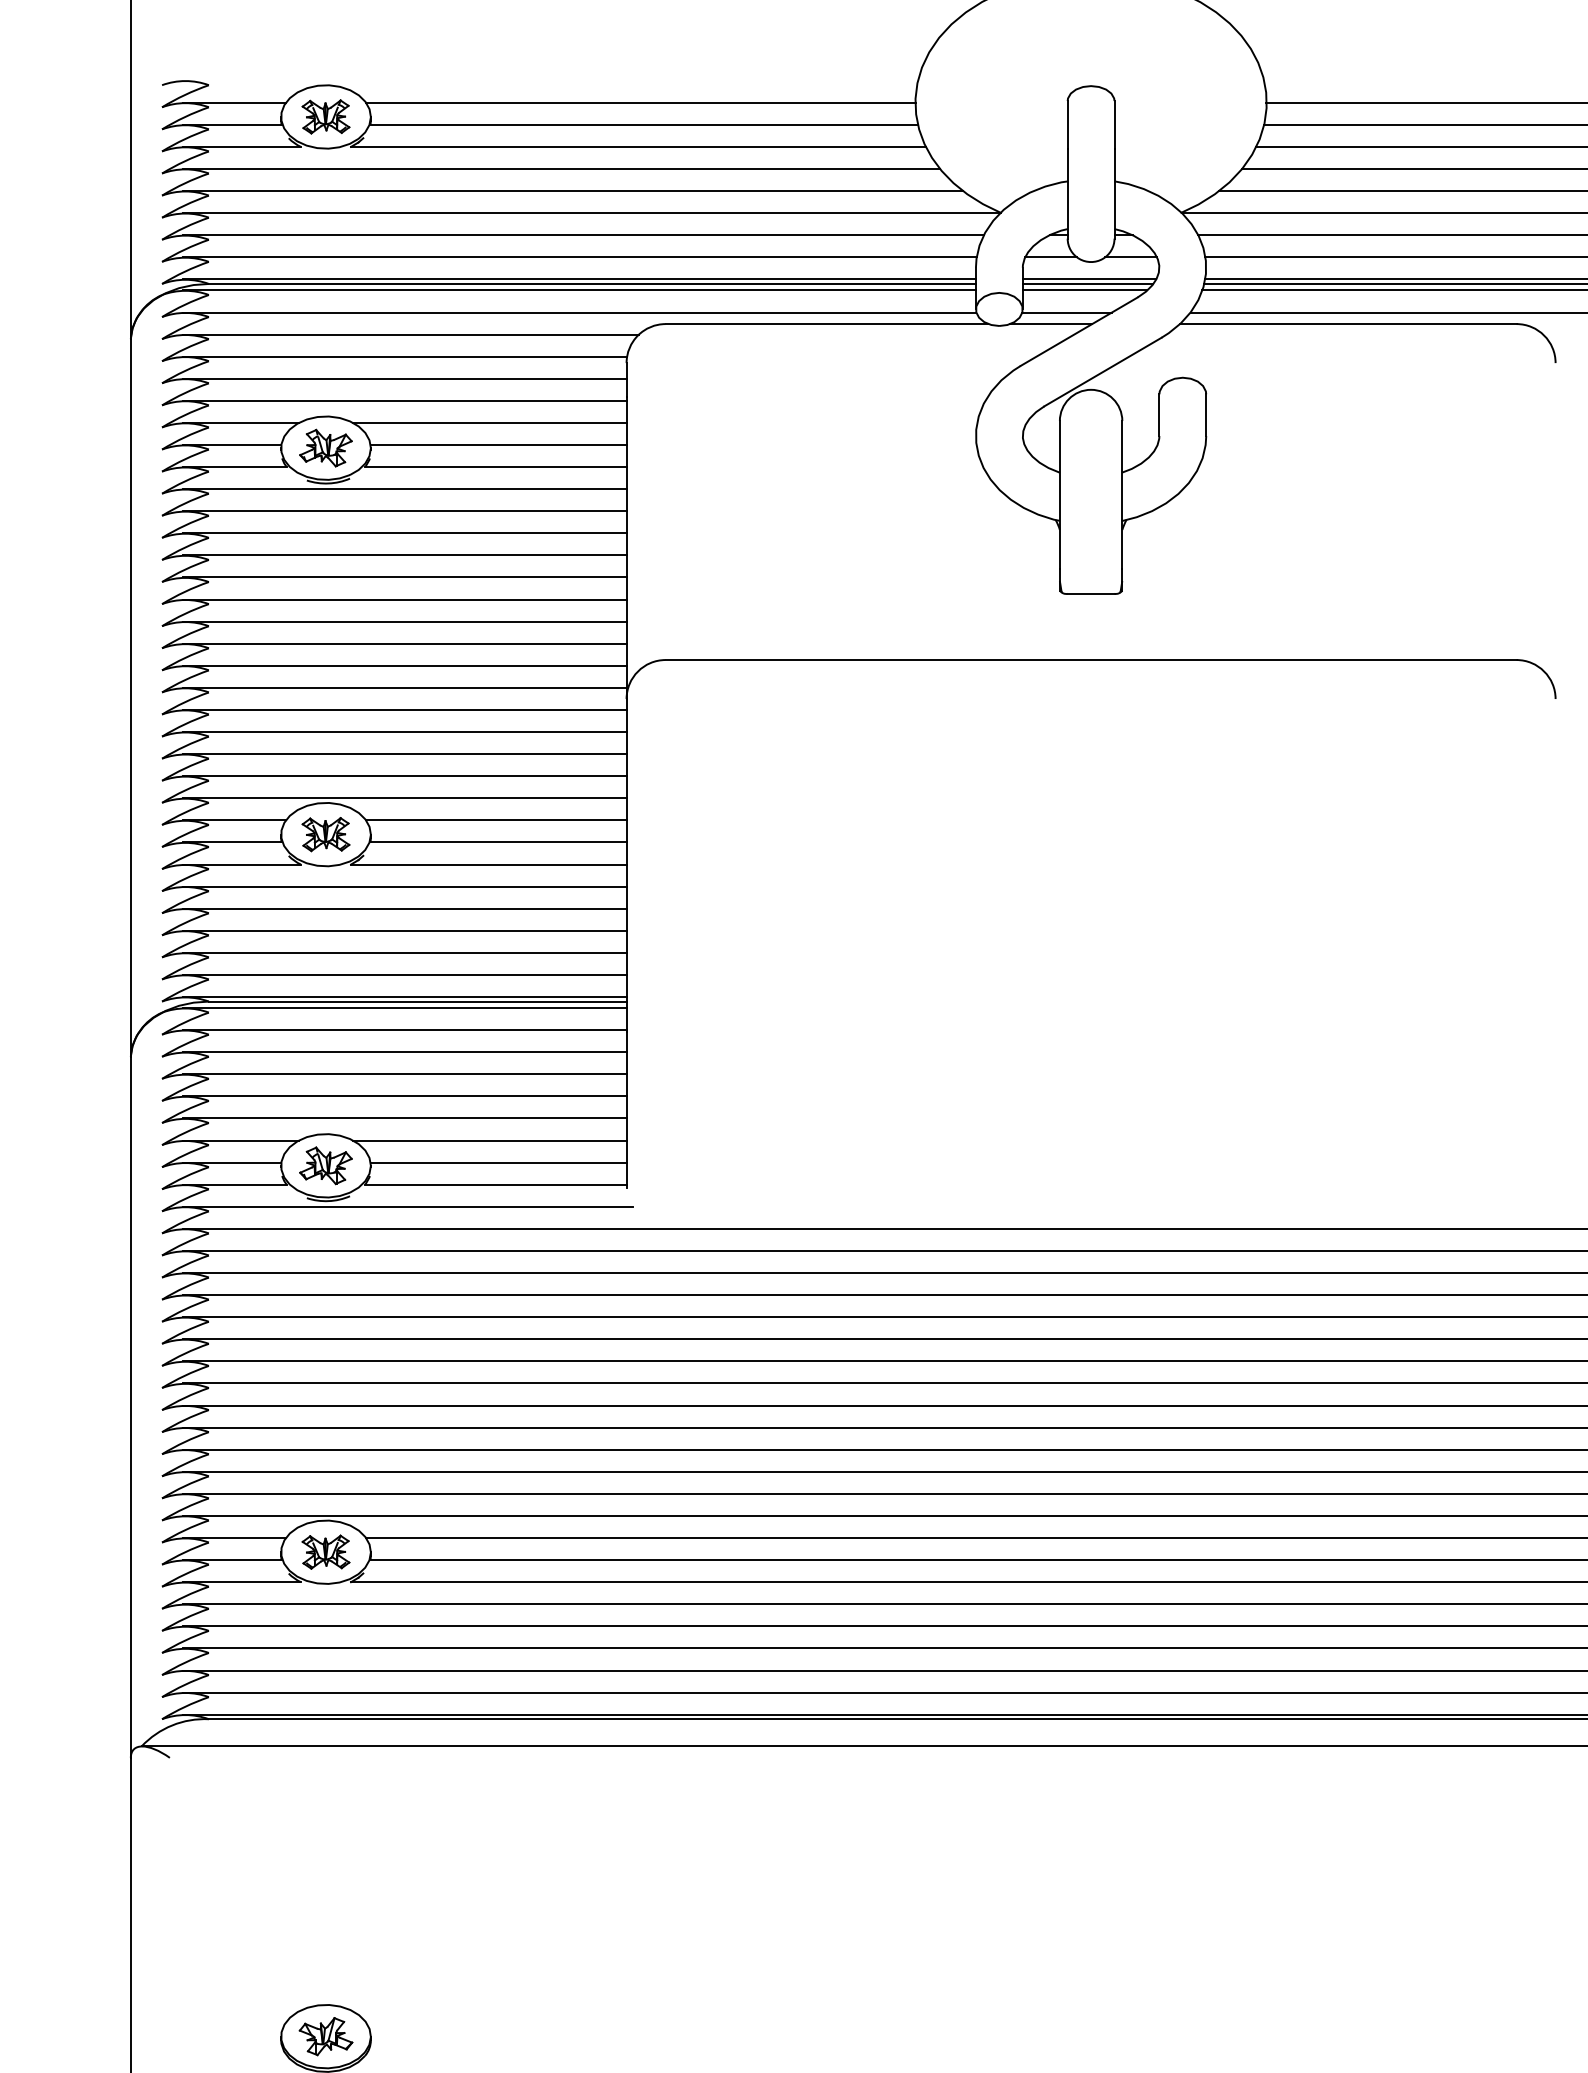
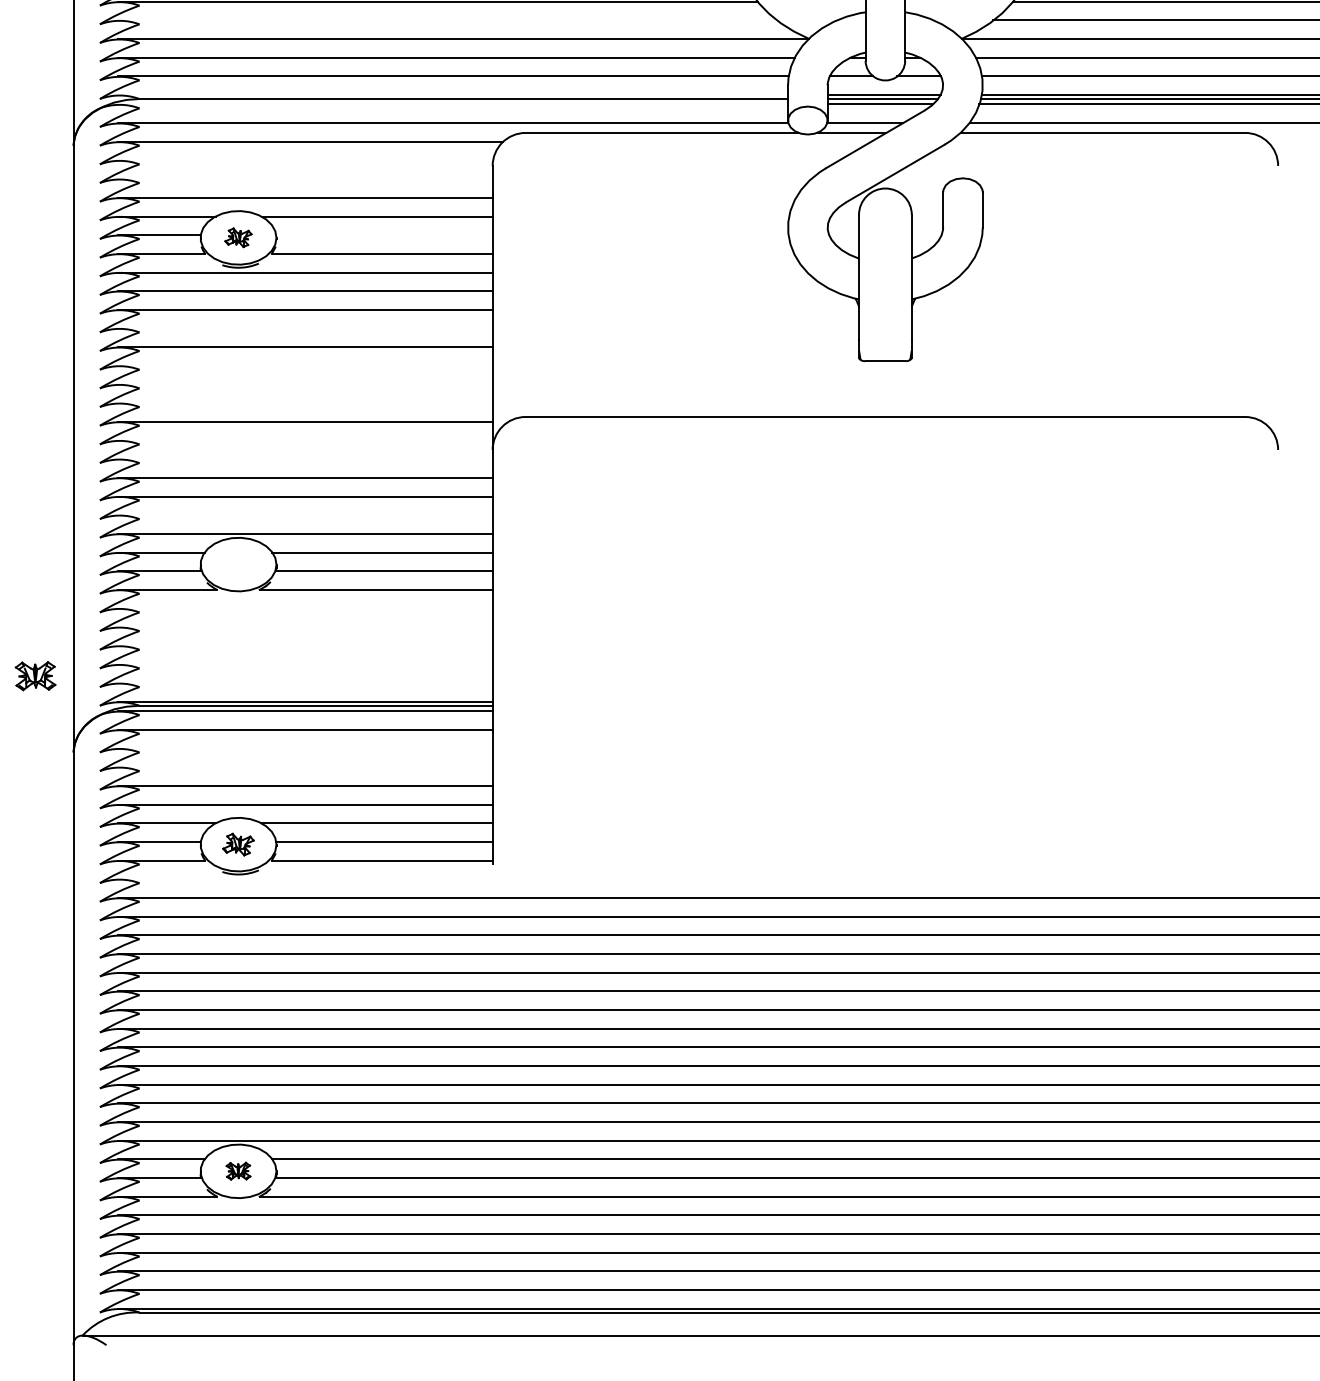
line: (573, 191) -> (447, 20), removed
line: (579, 279) -> (452, 95), removed
line: (579, 290) -> (452, 104), removed
line: (405, 356) -> (305, 160), removed
line: (404, 378) -> (304, 178), removed
line: (498, 445) -> (384, 235), removed
part: (325, 447) -> (238, 237), size x0.6
line: (404, 555) -> (304, 328), removed
line: (404, 599) -> (304, 365), removed
line: (404, 621) -> (304, 384), removed
line: (404, 643) -> (304, 403), removed
line: (404, 687) -> (304, 440), removed
line: (404, 709) -> (304, 458), removed
line: (404, 776) -> (304, 515), removed
part: (325, 834) -> (35, 676), moved
line: (404, 886) -> (304, 608), removed
line: (404, 908) -> (304, 627), removed
line: (404, 930) -> (304, 645), removed
line: (404, 952) -> (304, 664), removed
line: (404, 974) -> (304, 682), removed
line: (404, 1052) -> (304, 748), removed
line: (404, 1074) -> (304, 767), removed
part: (325, 1165) -> (238, 844), size x0.7
line: (408, 1206) -> (308, 879), removed
part: (325, 1551) -> (238, 1170), size x0.6

